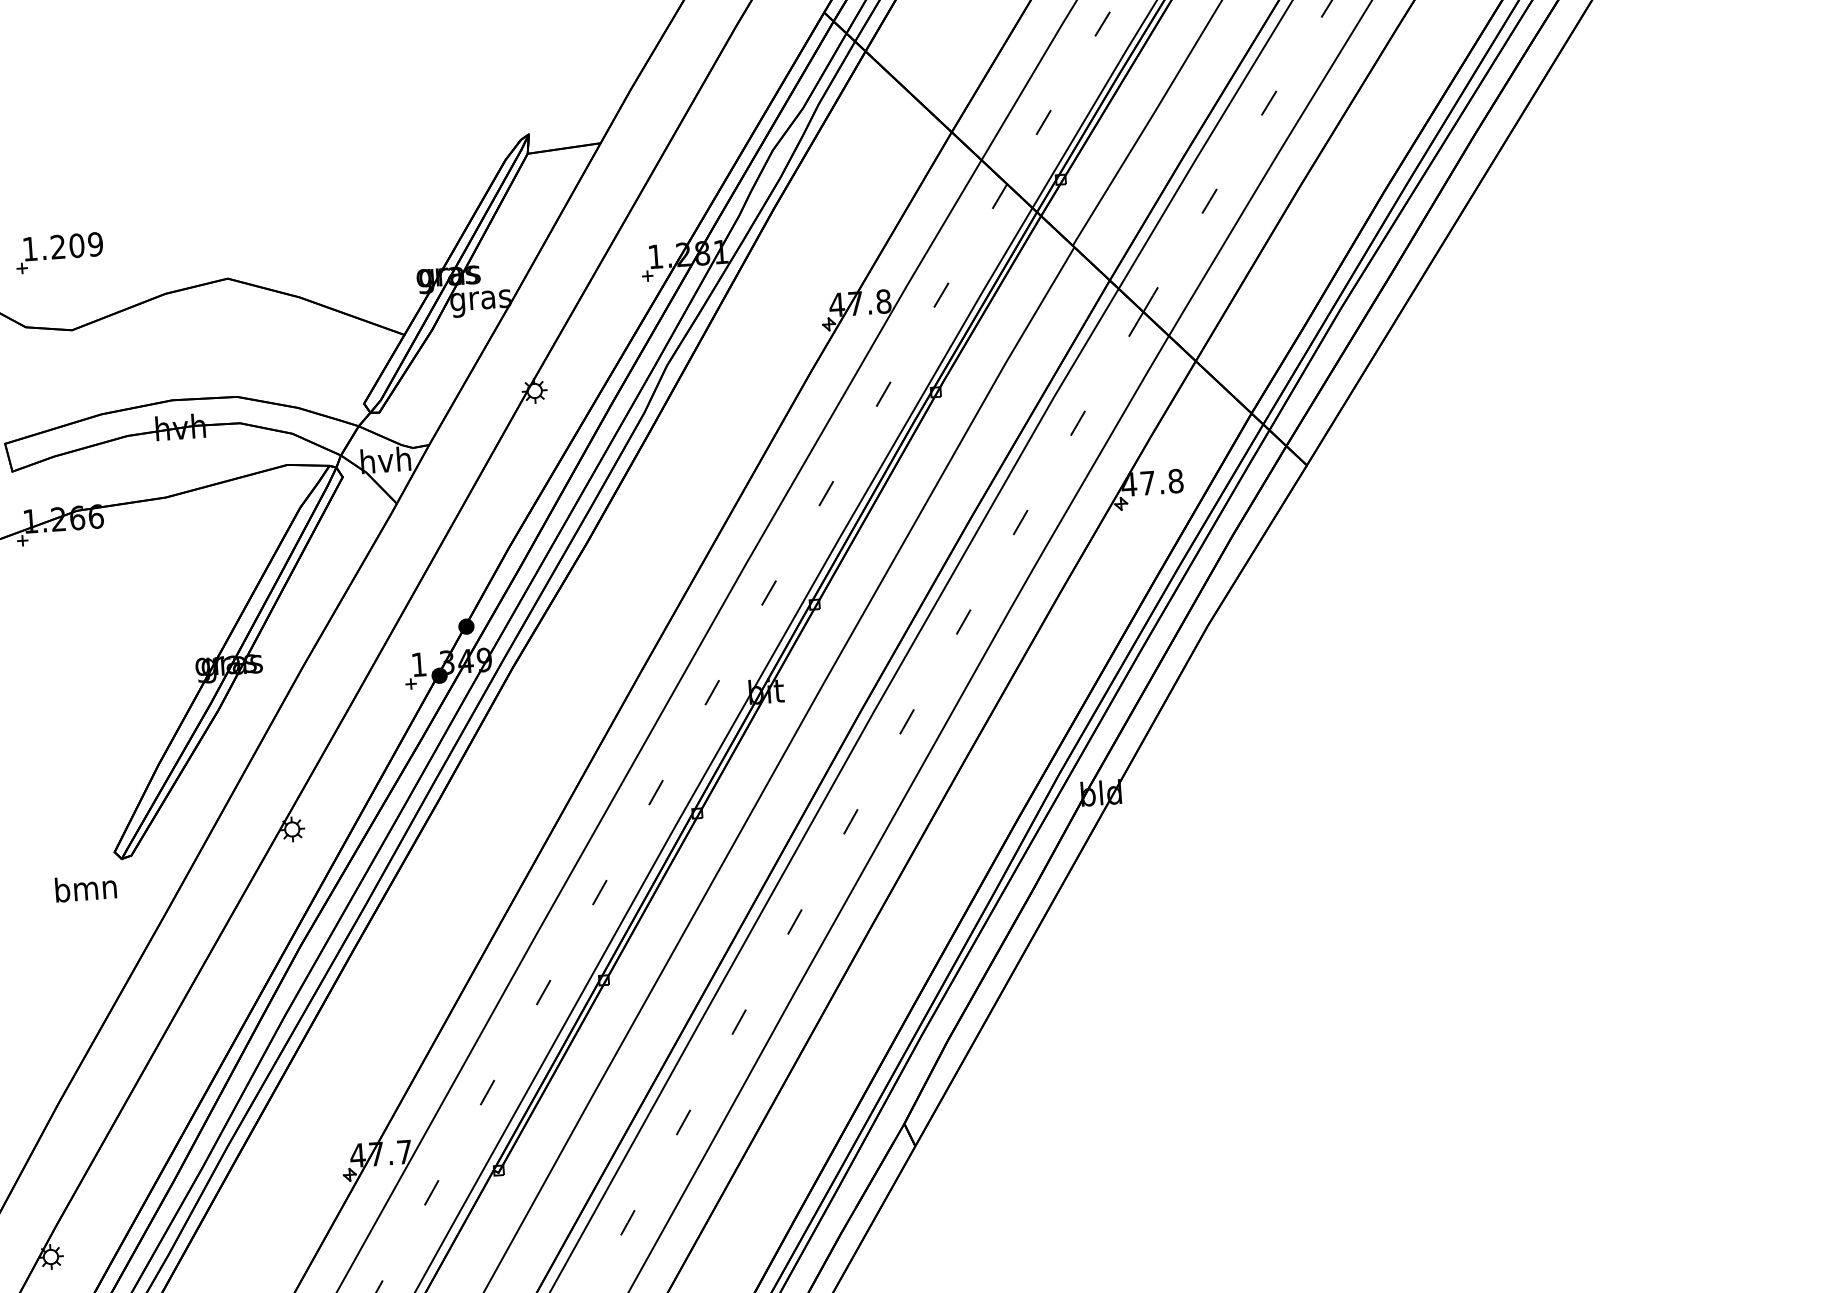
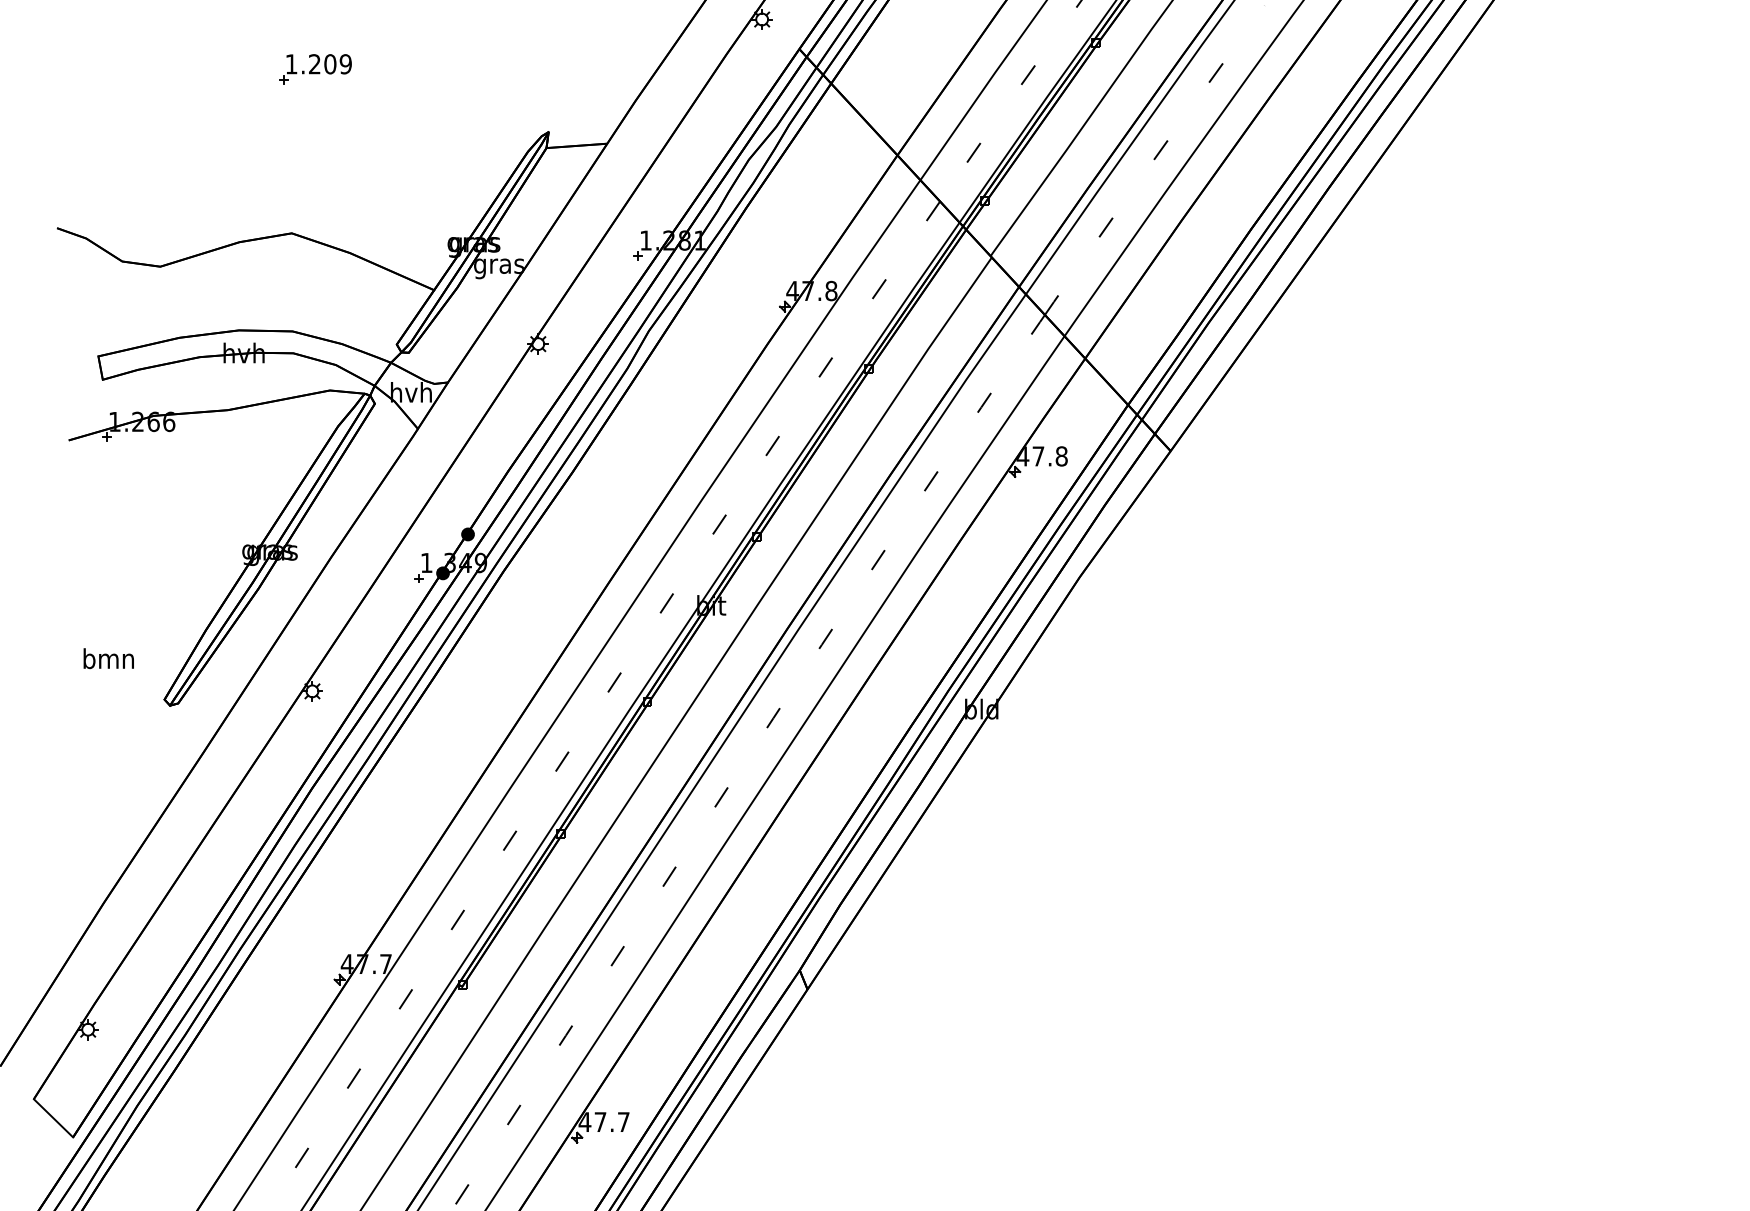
part: (59, 253) -> (315, 69), moved
text: (85, 888) -> (108, 658), moved

